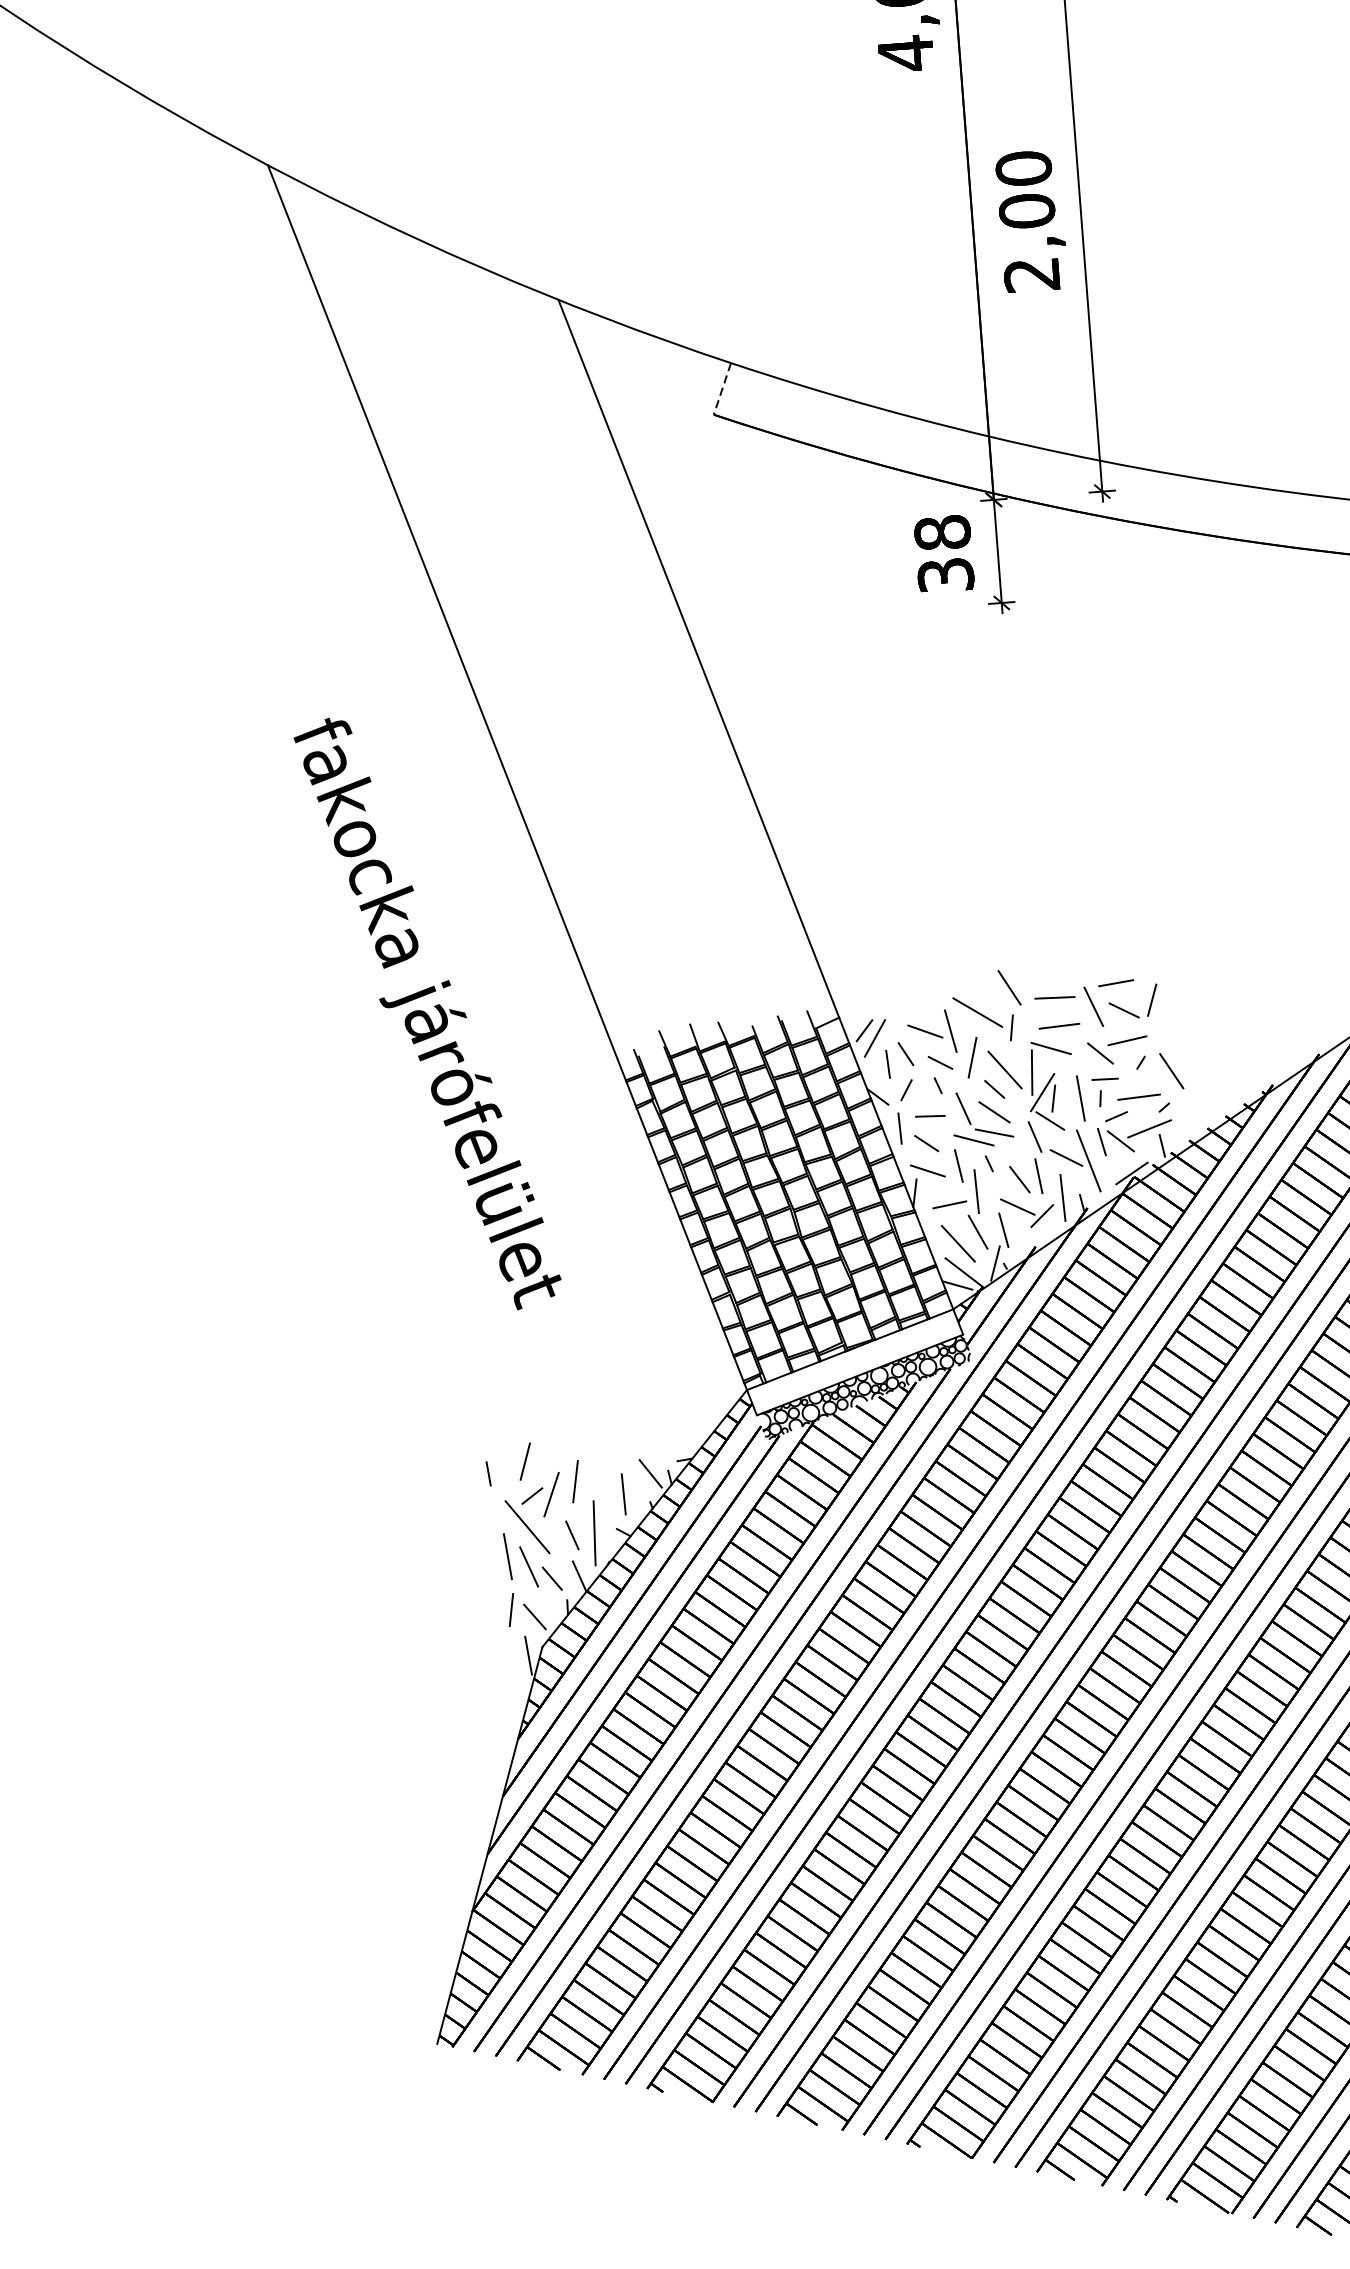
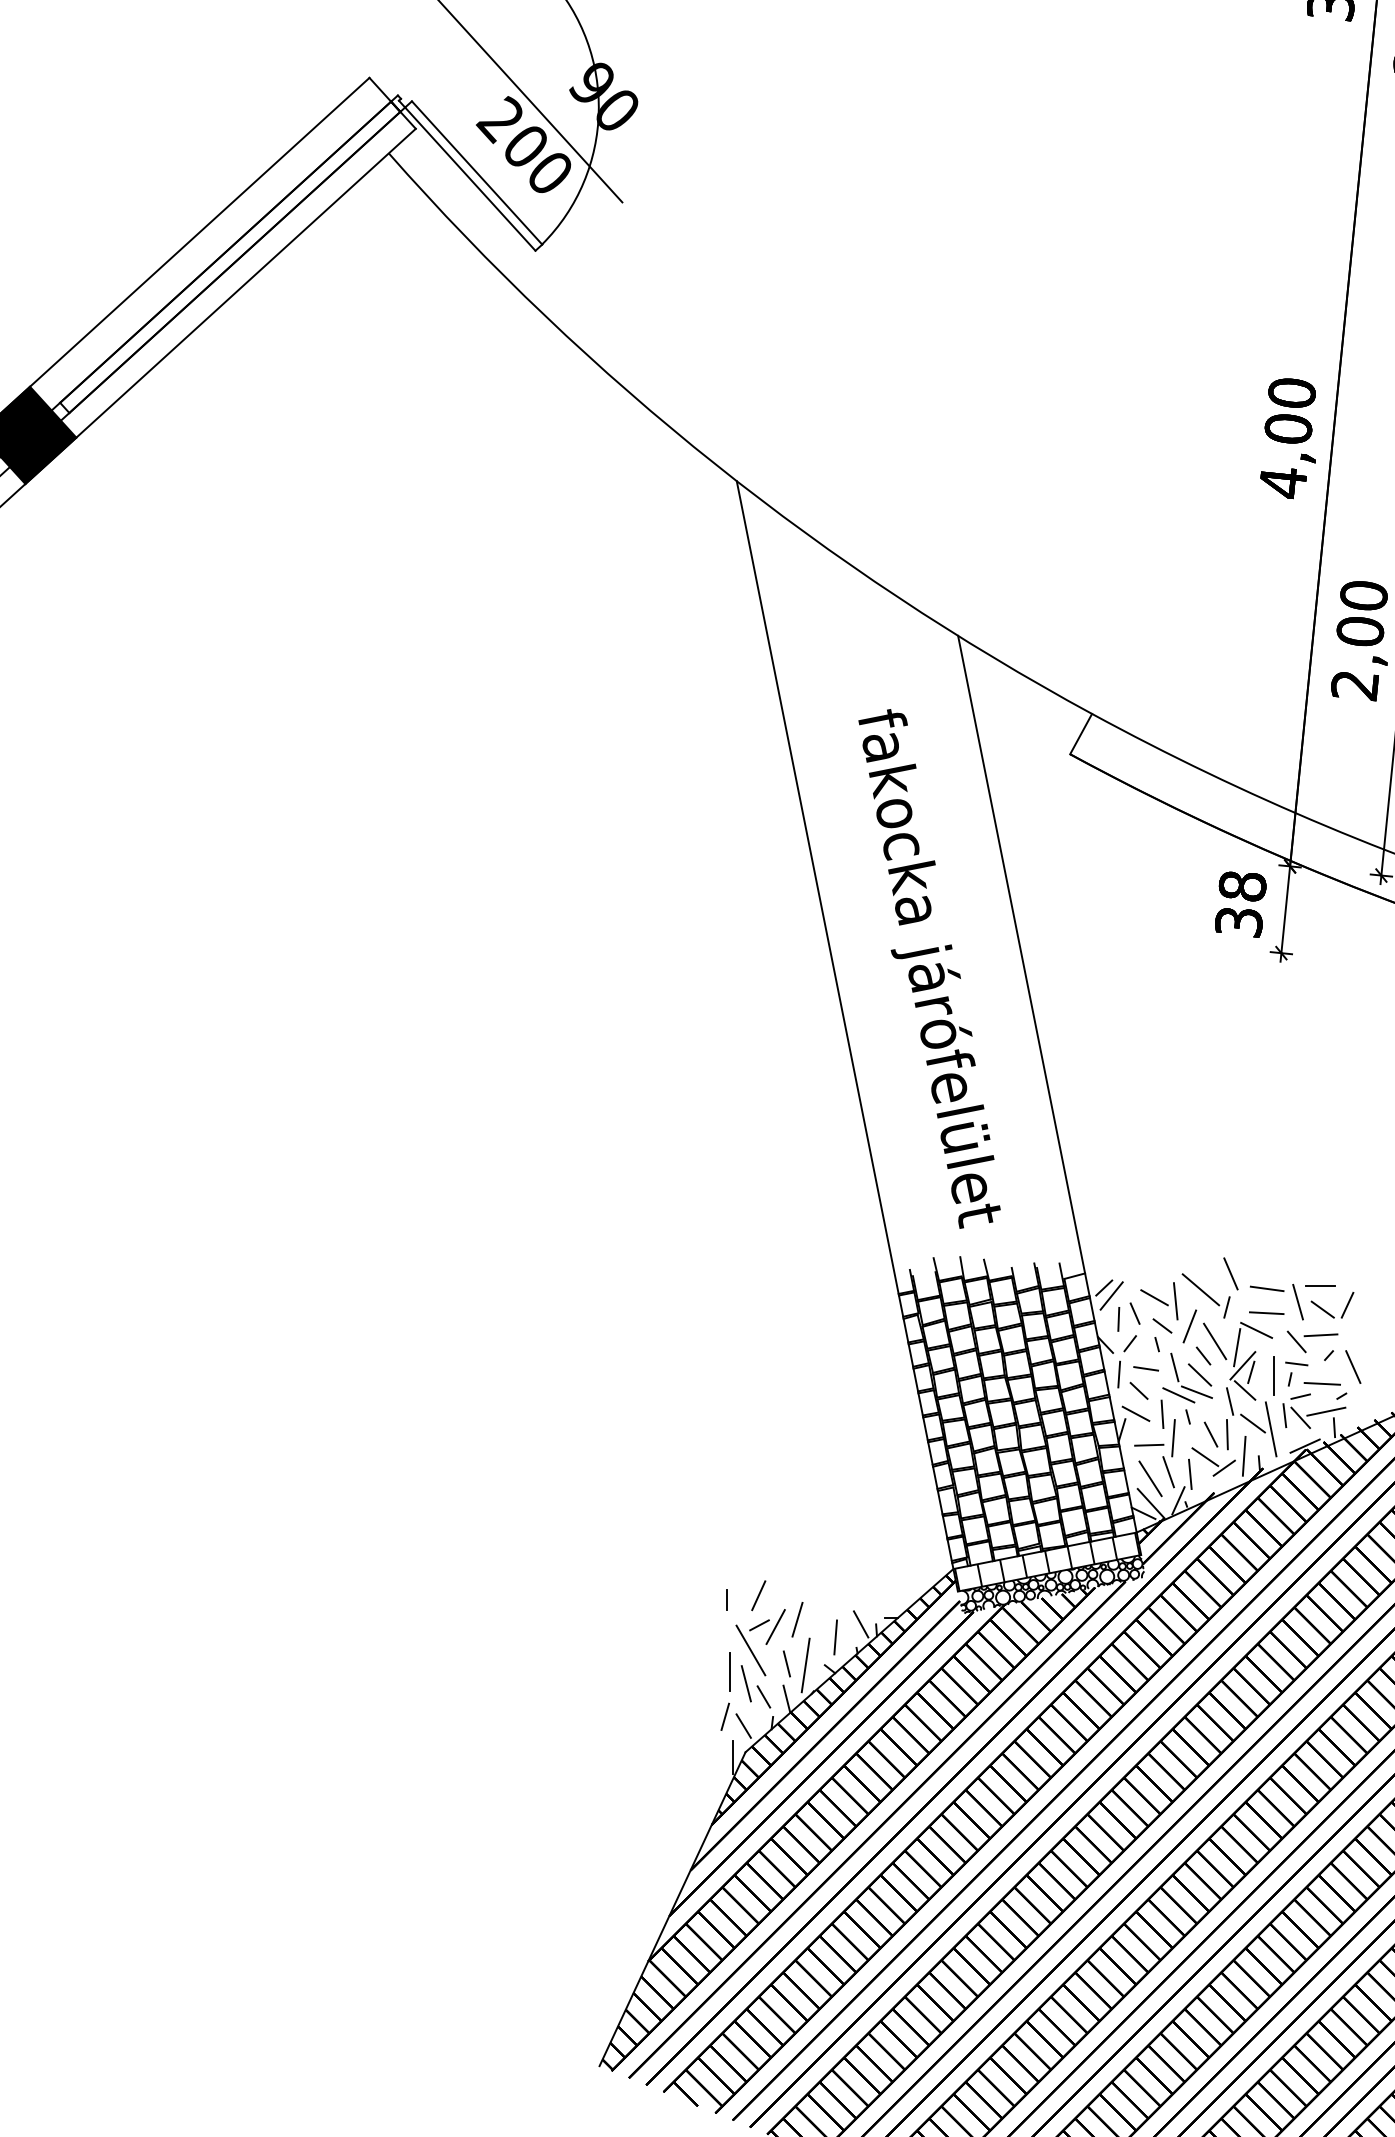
line: (722, 389) -> (1081, 734), dashed -> solid
text: (428, 1012) -> (929, 968), moved
hatch: (855, 1361) -> (1047, 1561), added

